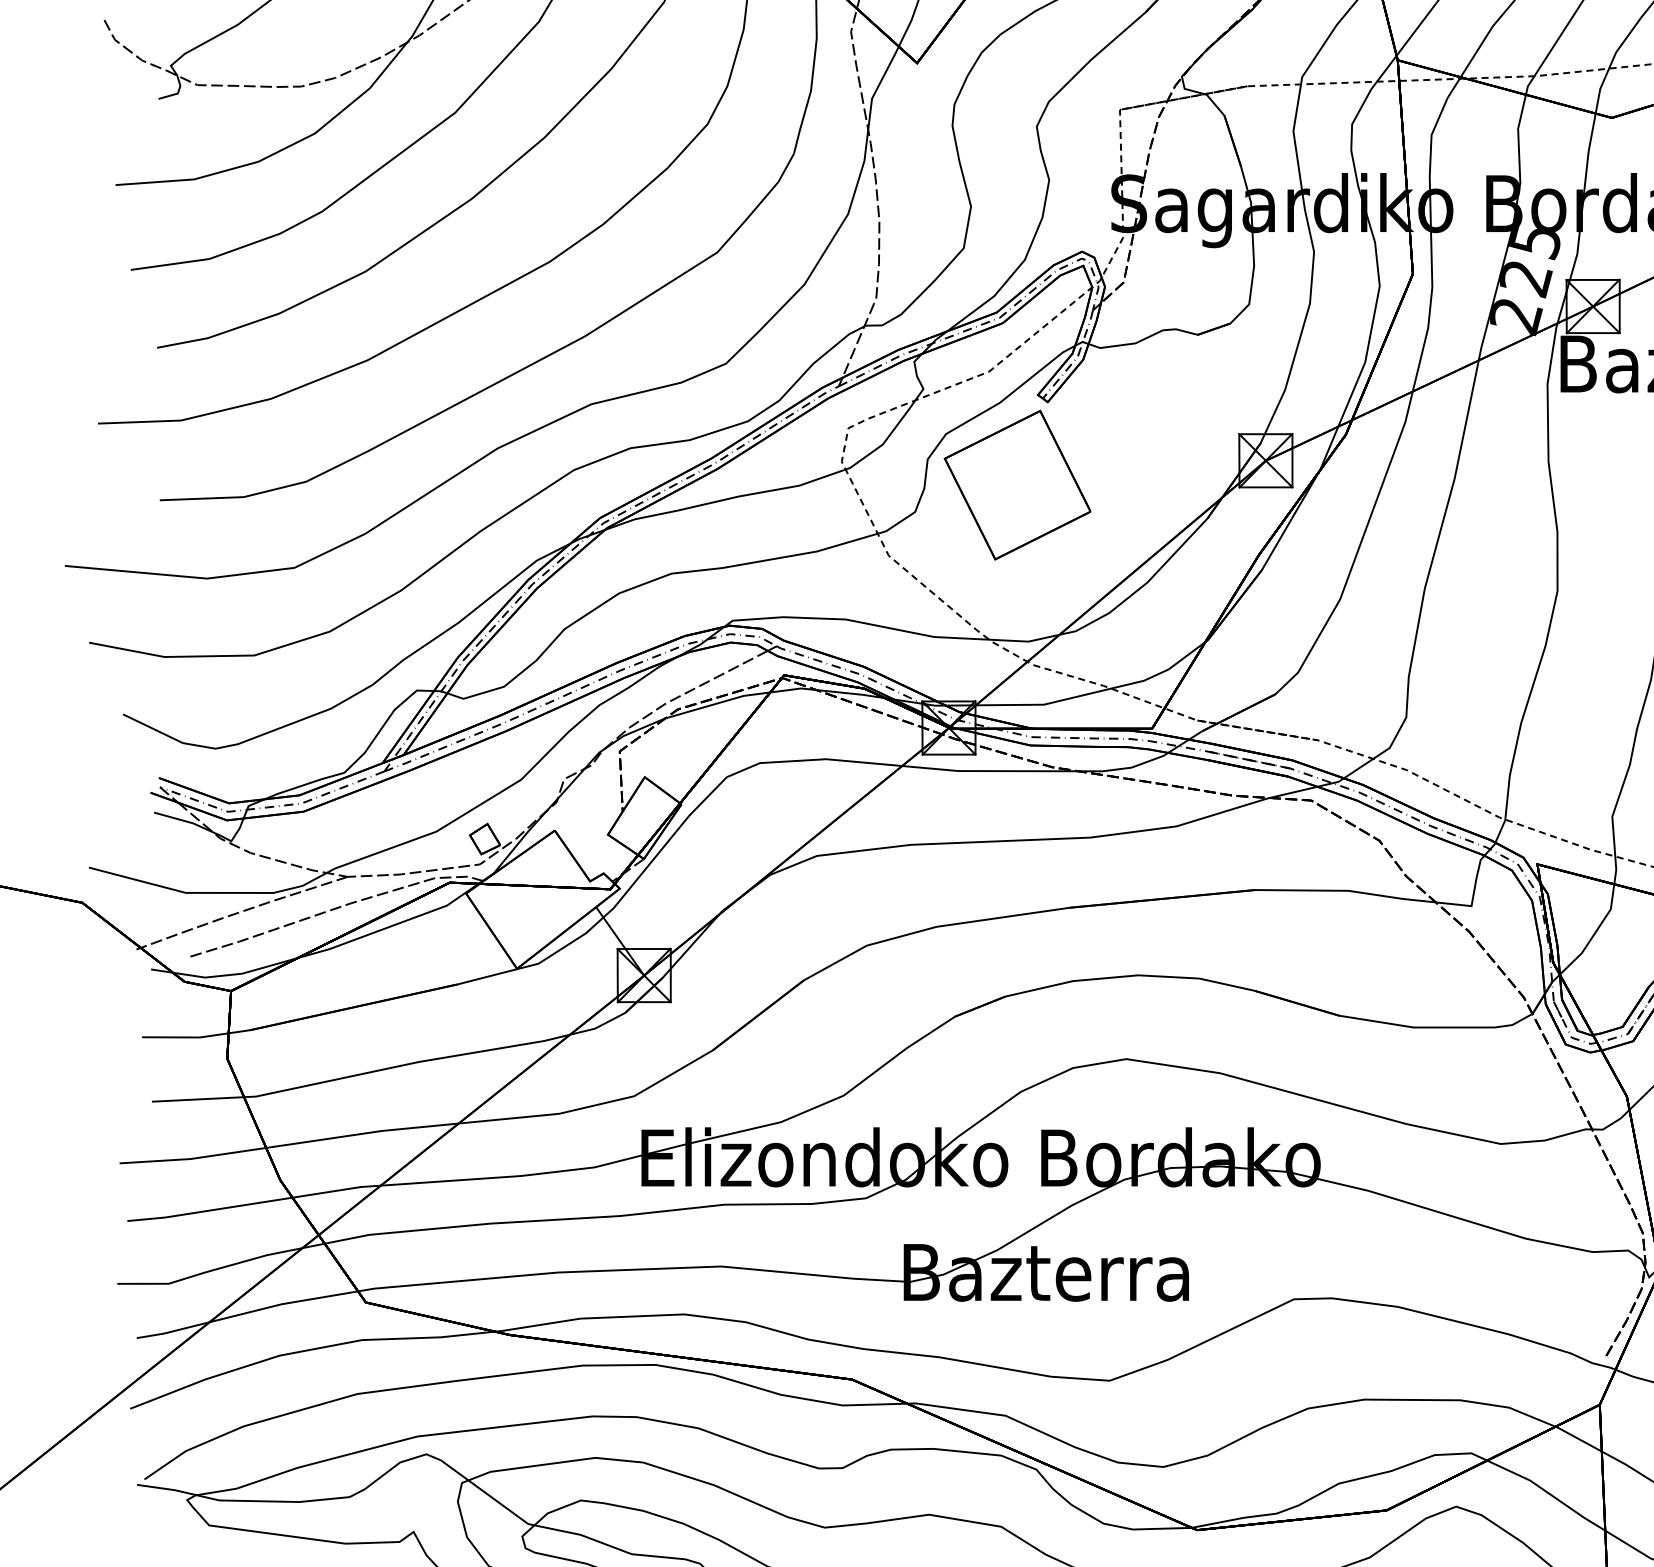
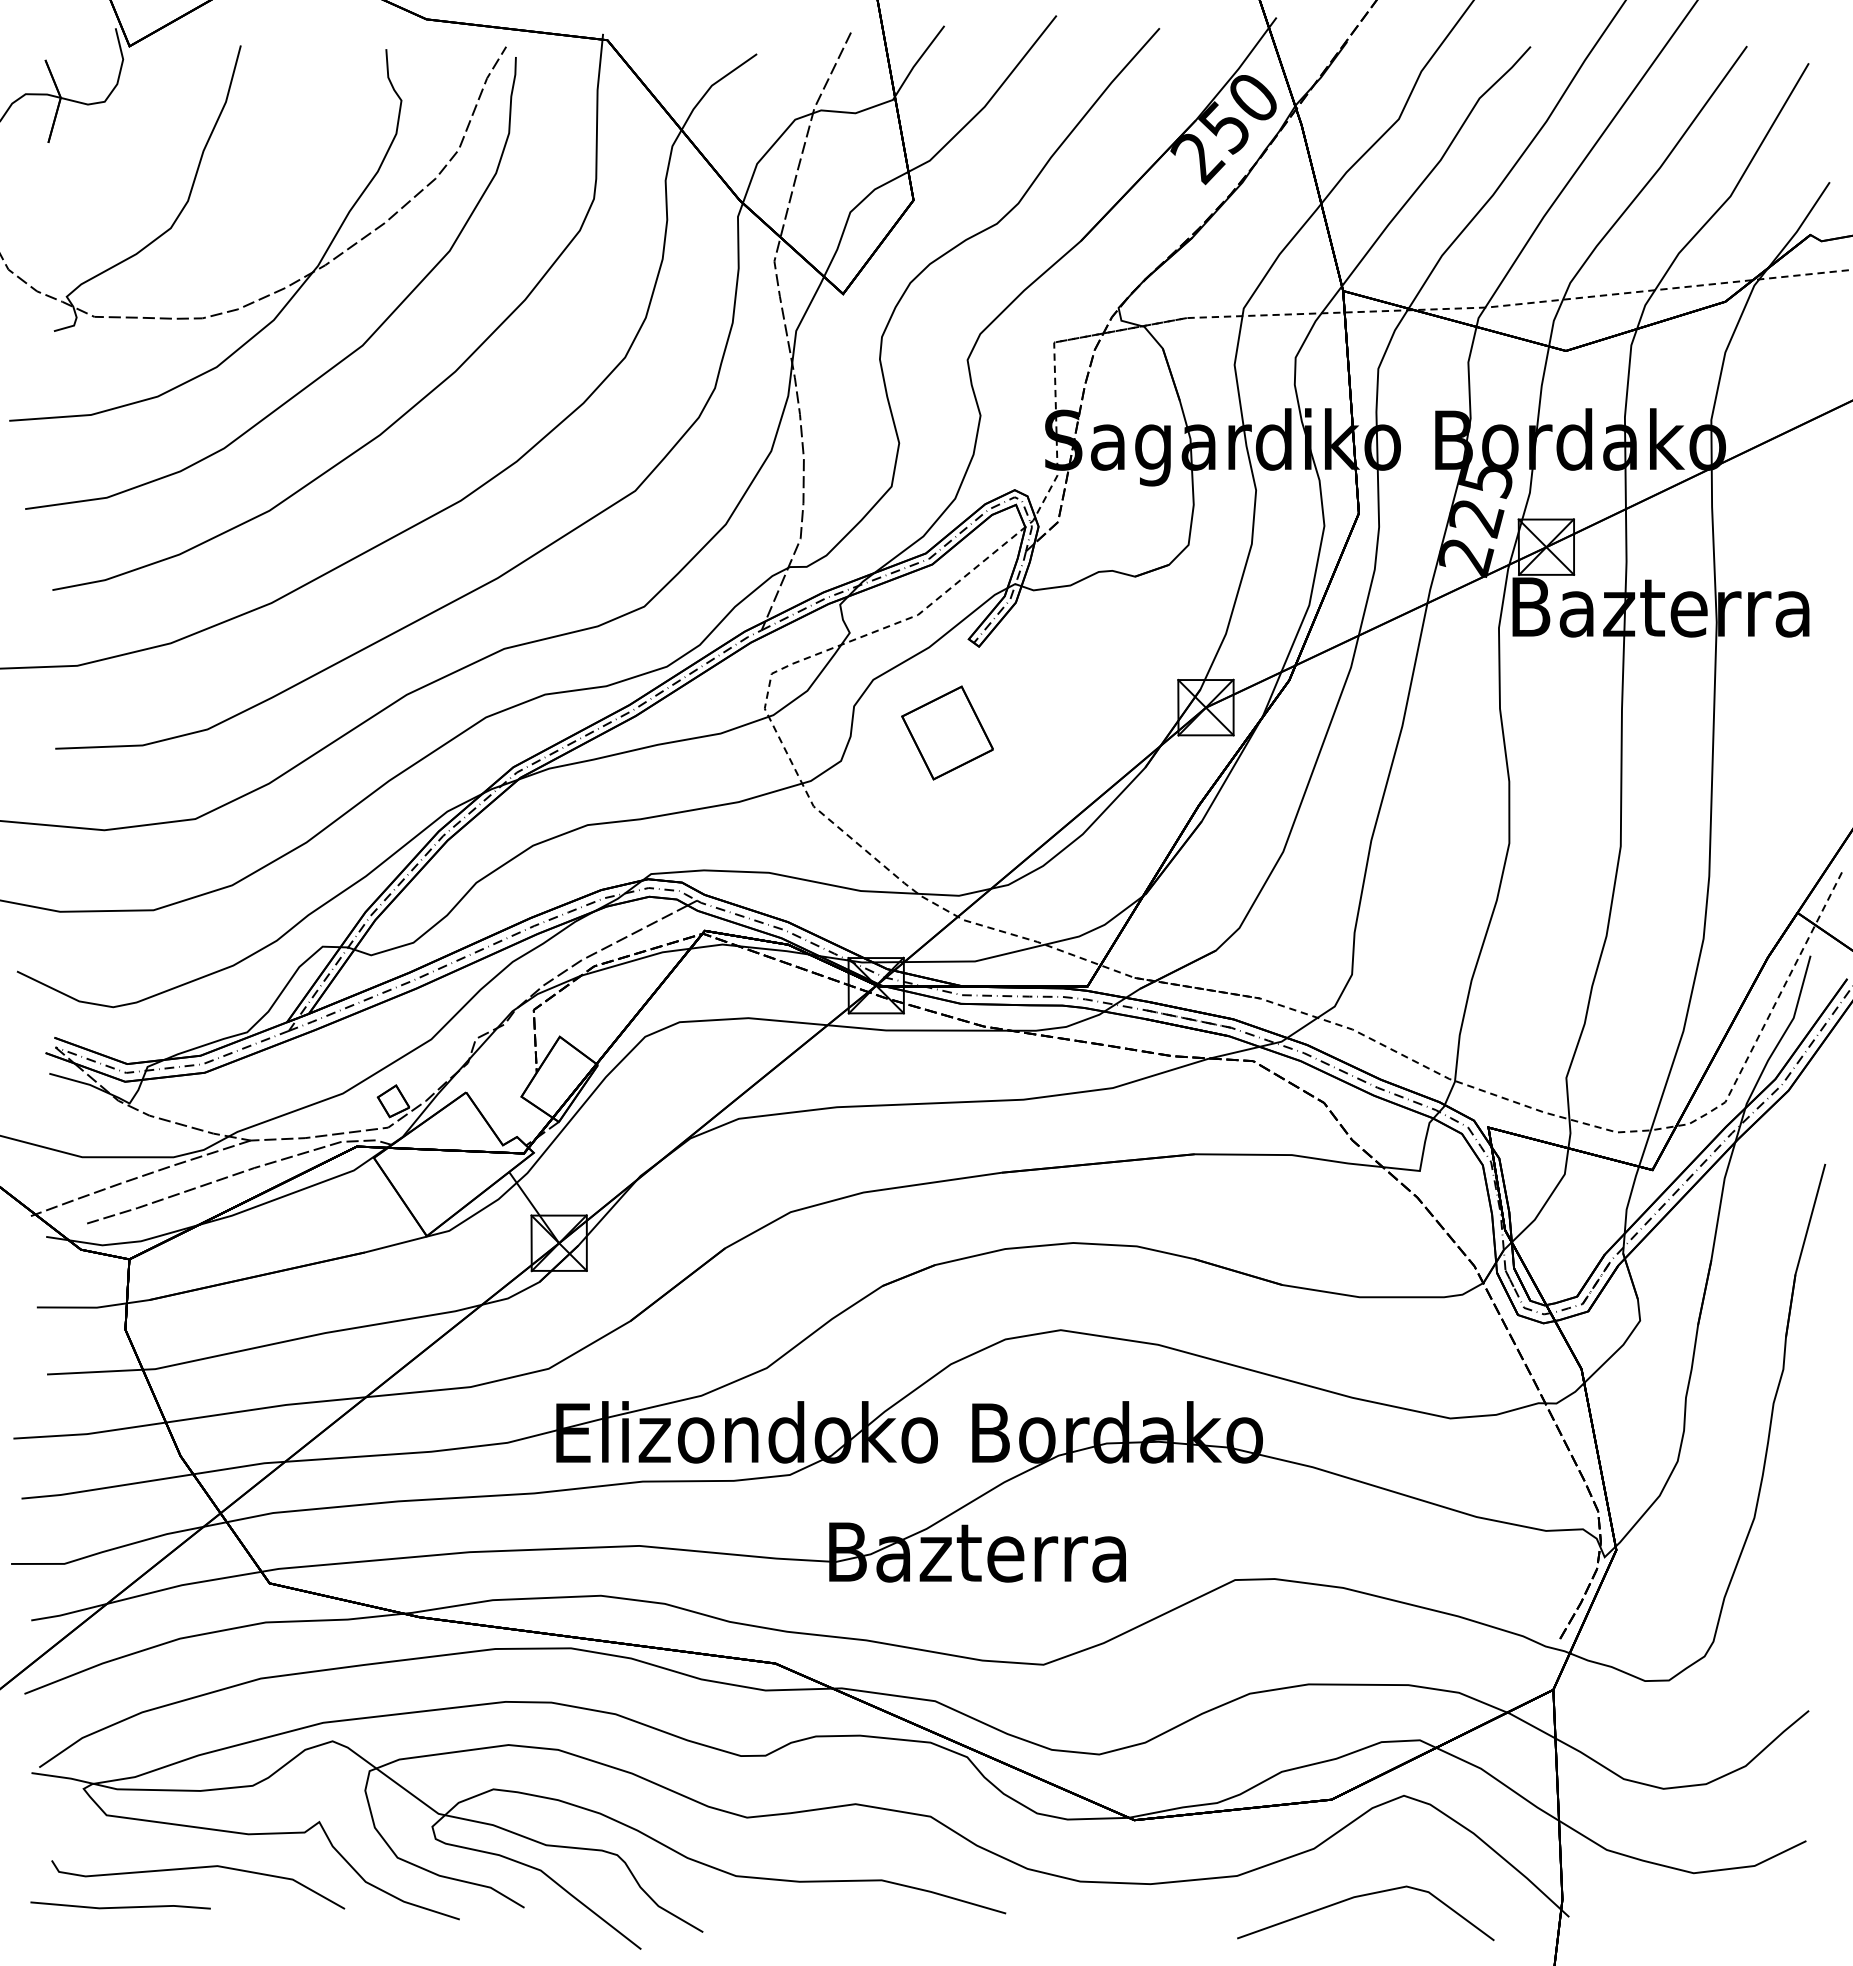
part: (1017, 484) -> (947, 732), size x0.6

